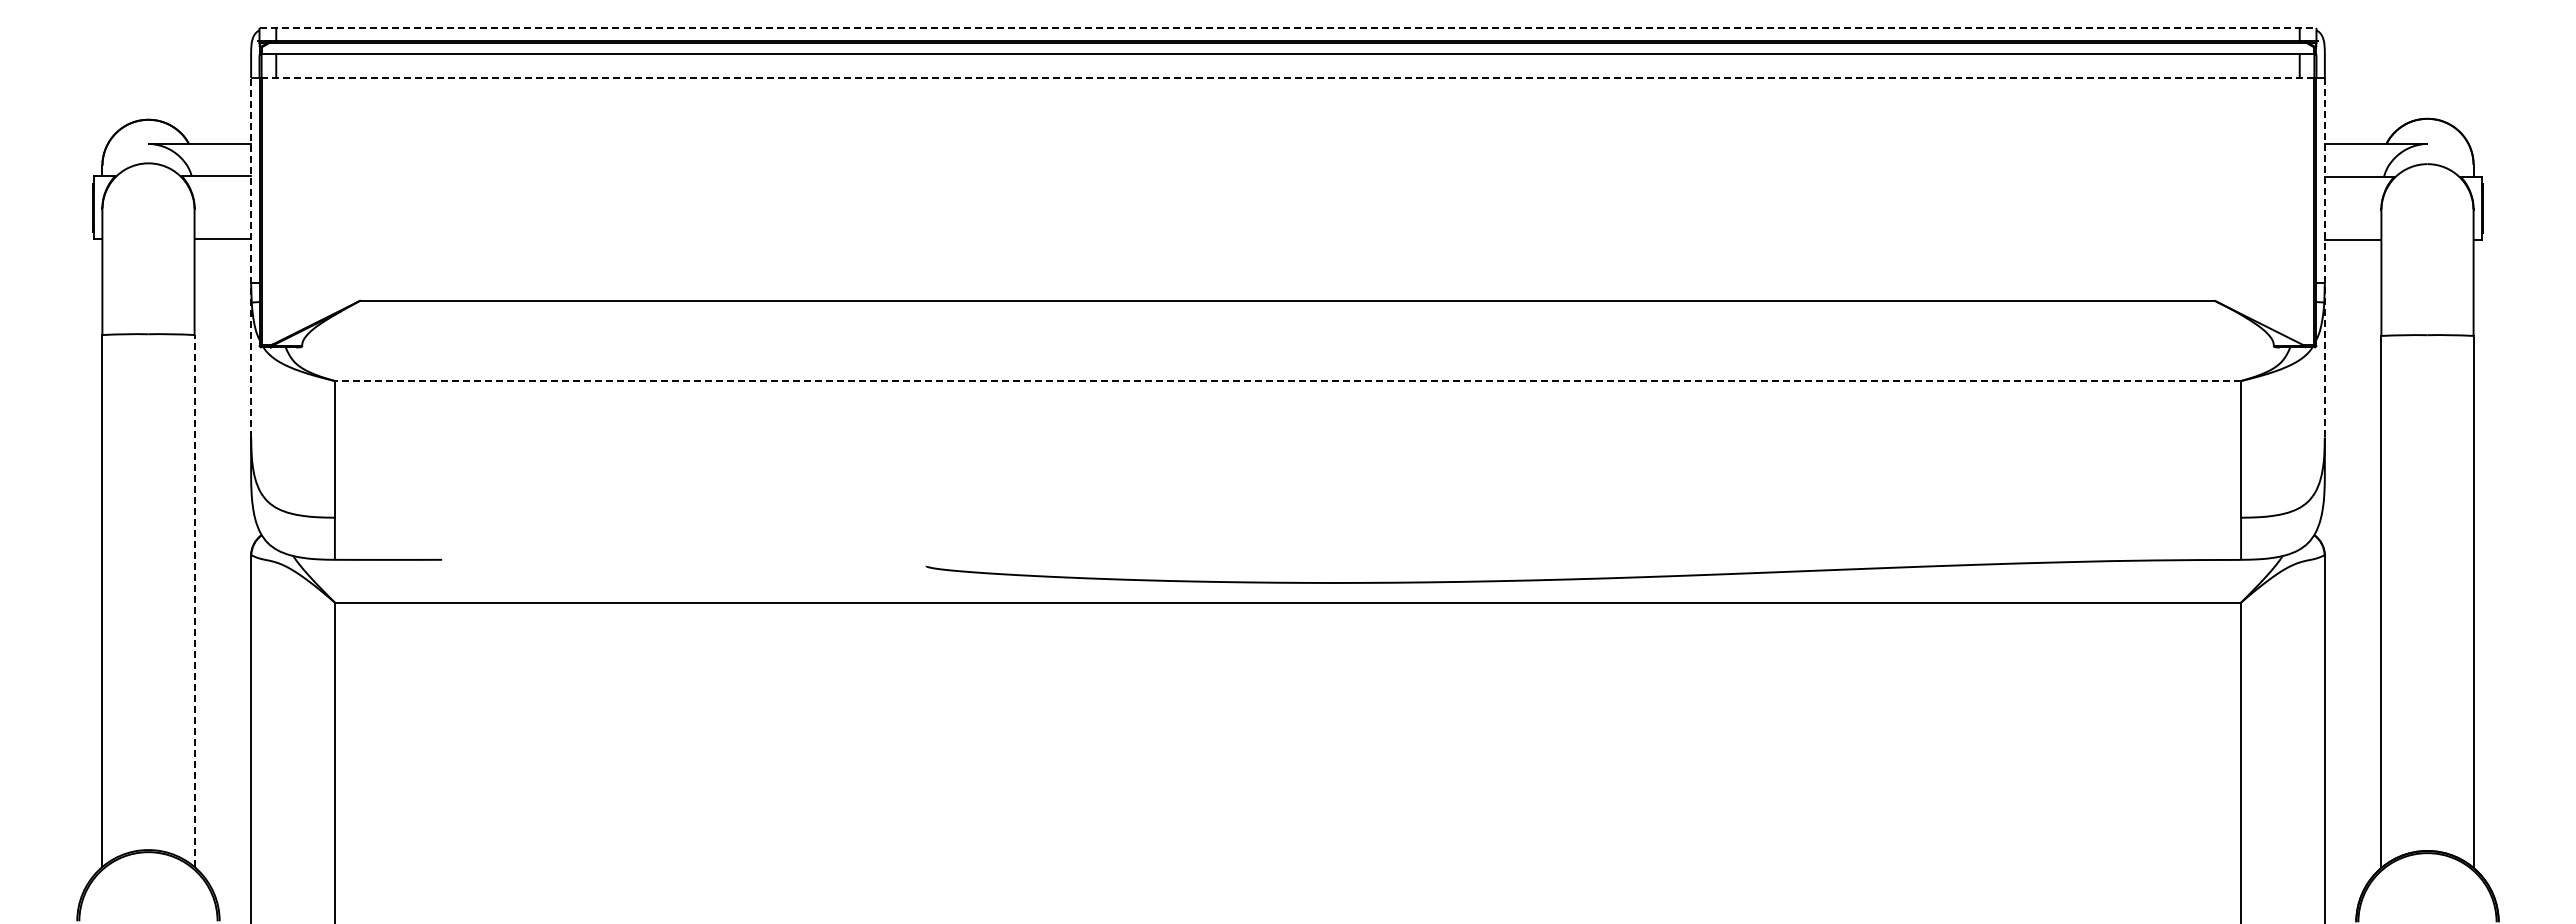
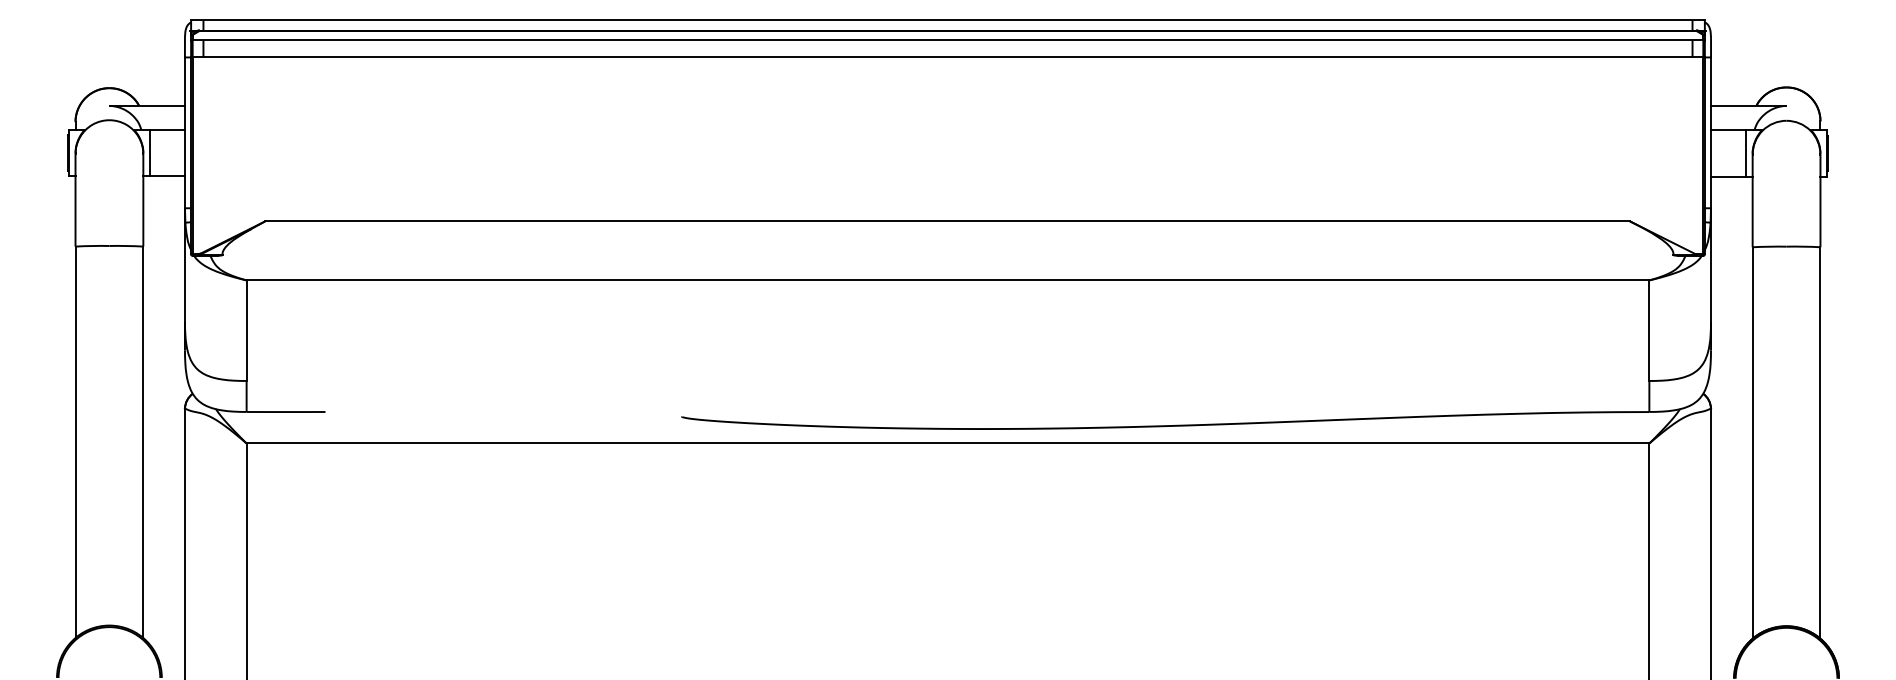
line: (1288, 27) -> (948, 20), dashed -> solid
line: (1287, 78) -> (947, 57), dashed -> solid
line: (202, 207) -> (149, 152), added
line: (2373, 208) -> (1746, 153), added
line: (251, 257) -> (185, 189), dashed -> solid
line: (2324, 257) -> (1710, 189), dashed -> solid
line: (1287, 381) -> (947, 280), dashed -> solid
line: (194, 601) -> (143, 442), dashed -> solid

